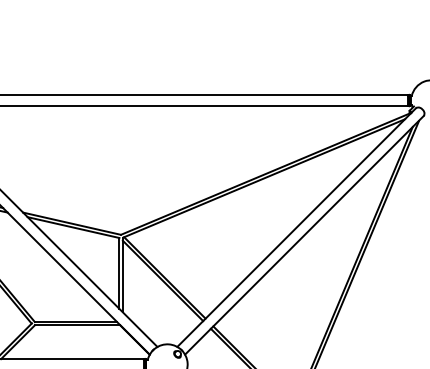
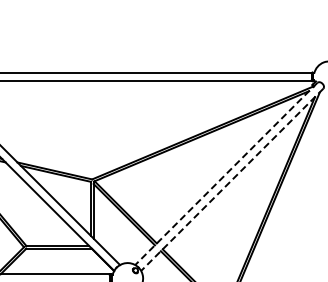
line: (296, 227) -> (226, 173), solid -> dashed
line: (304, 234) -> (232, 179), solid -> dashed

